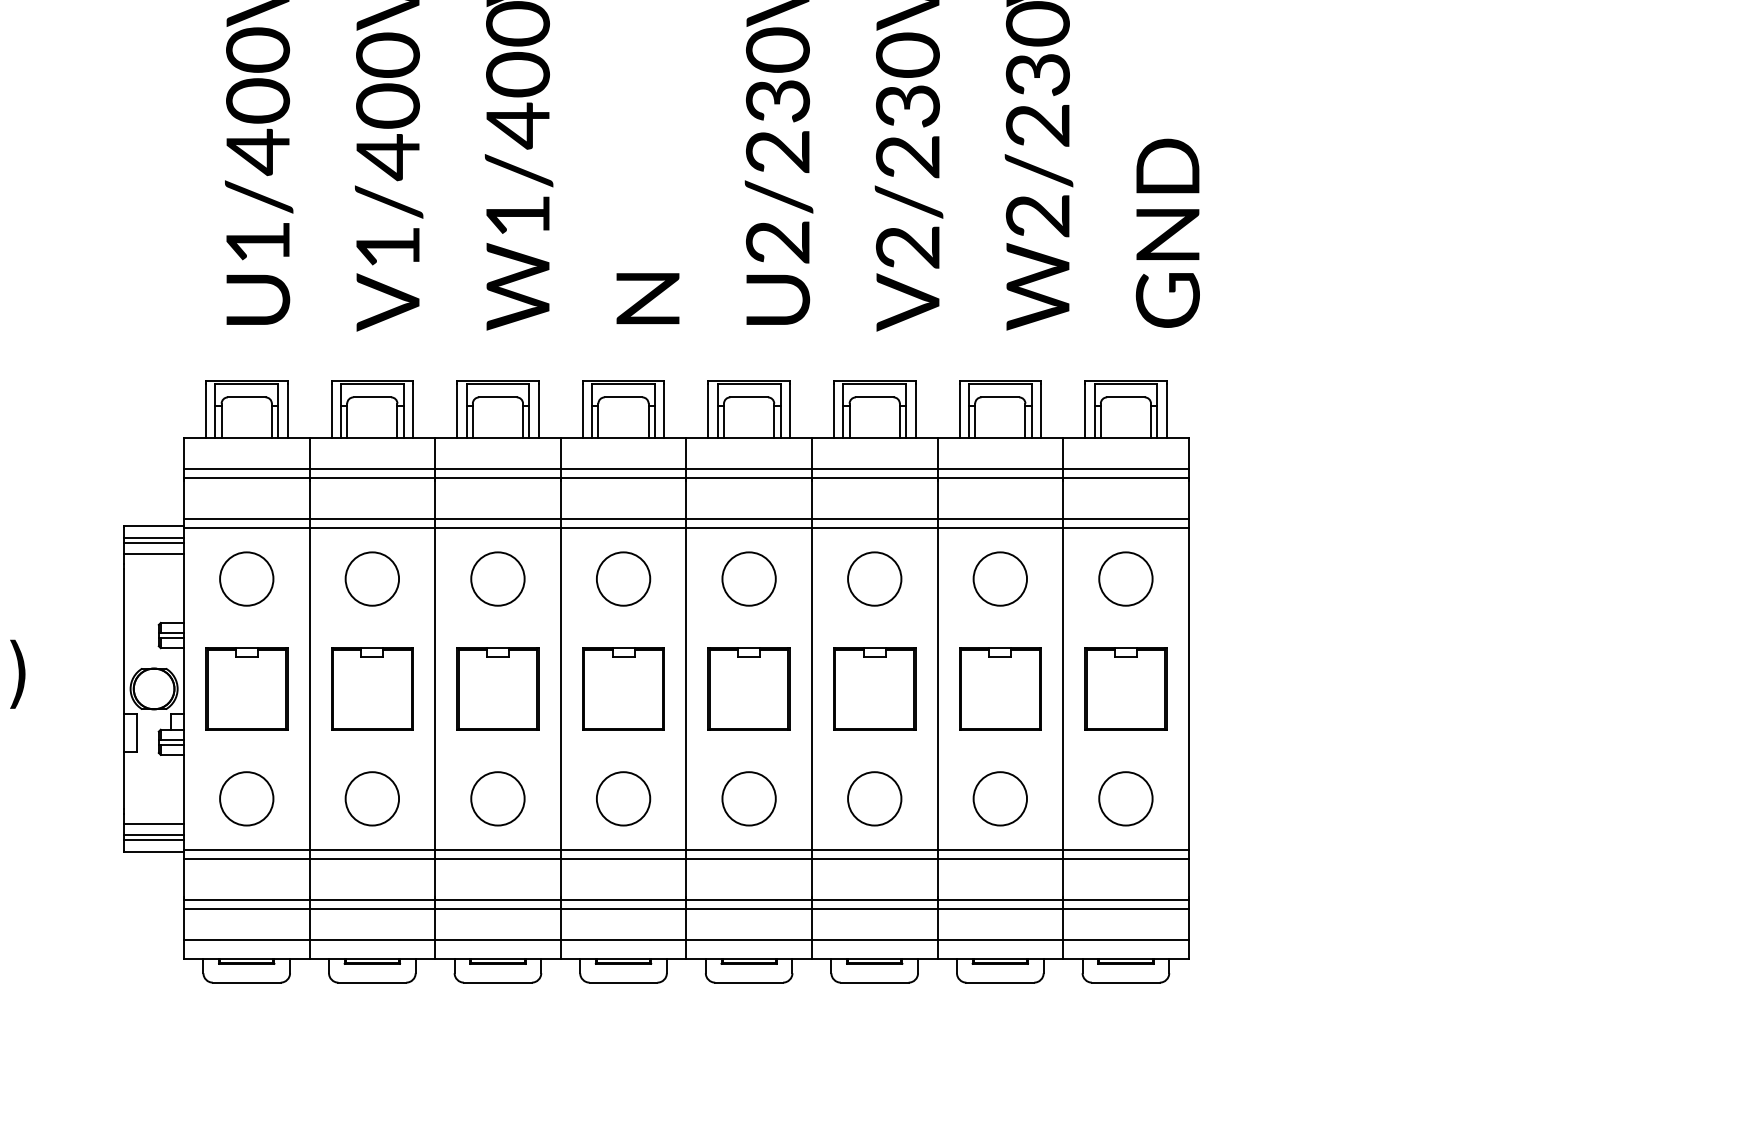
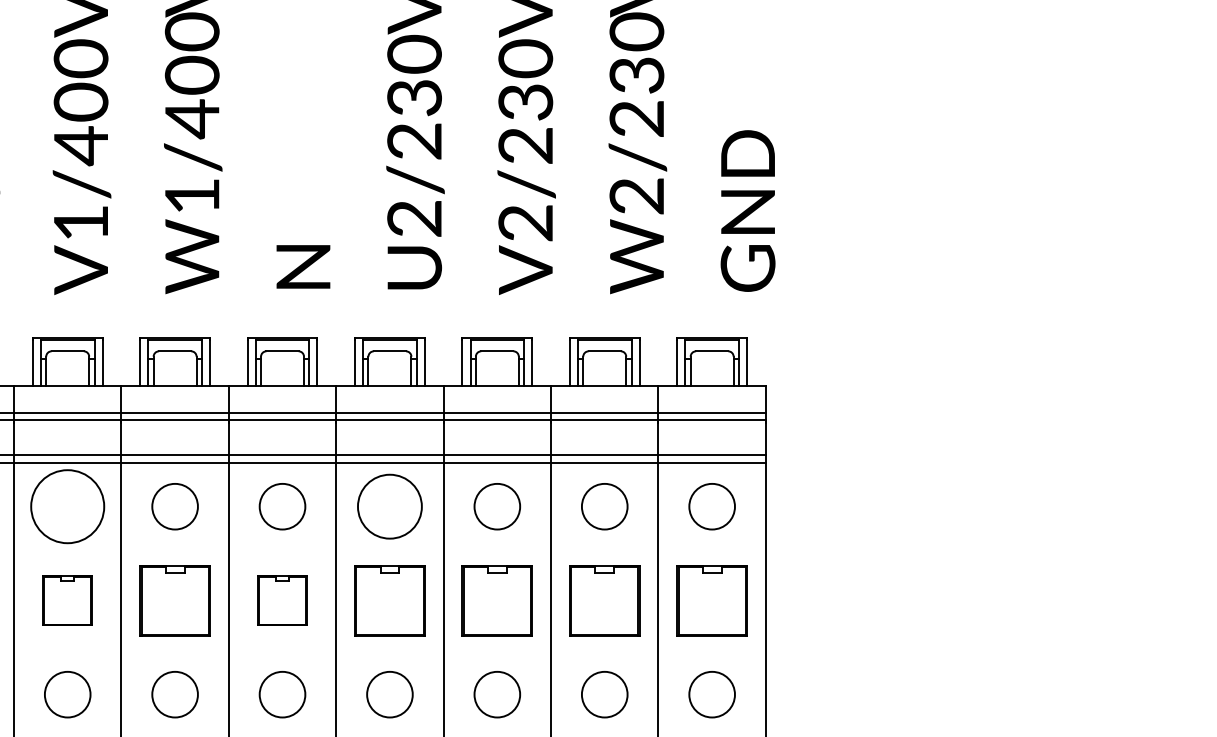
circle: (372, 578) -> (67, 506), size x1.6
circle: (748, 578) -> (389, 506), size x1.4
part: (372, 688) -> (67, 600), size x0.7
part: (623, 688) -> (282, 600), size x0.7

